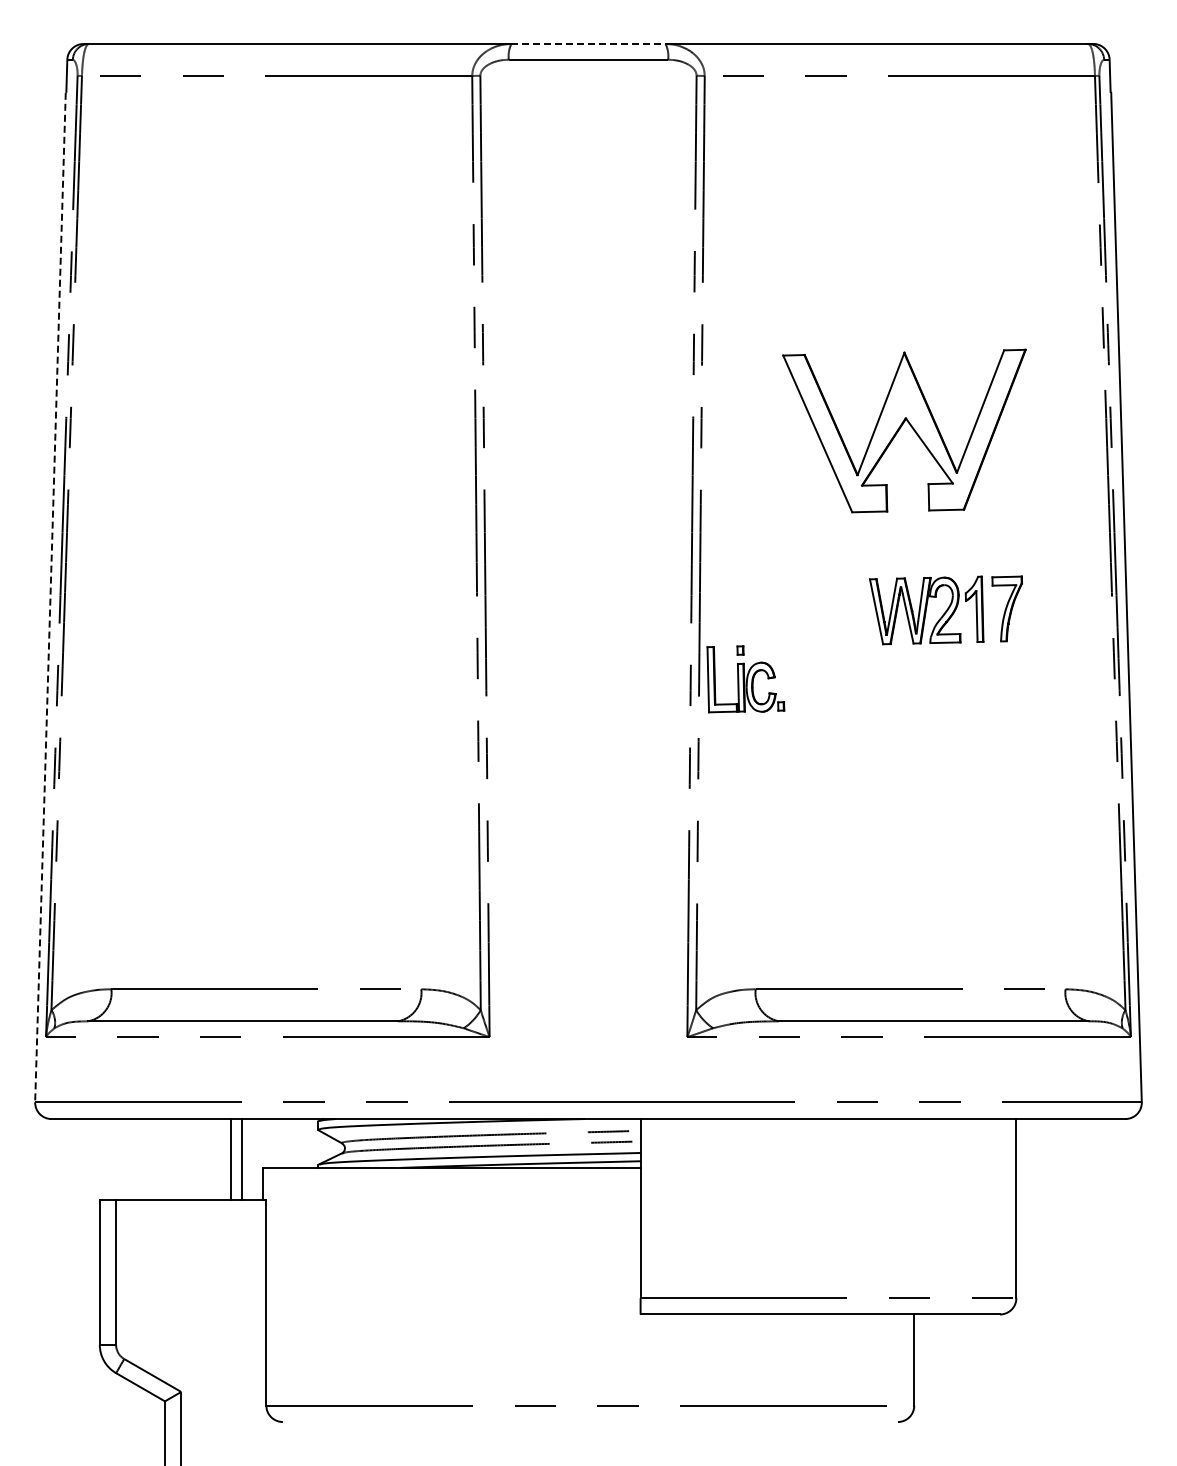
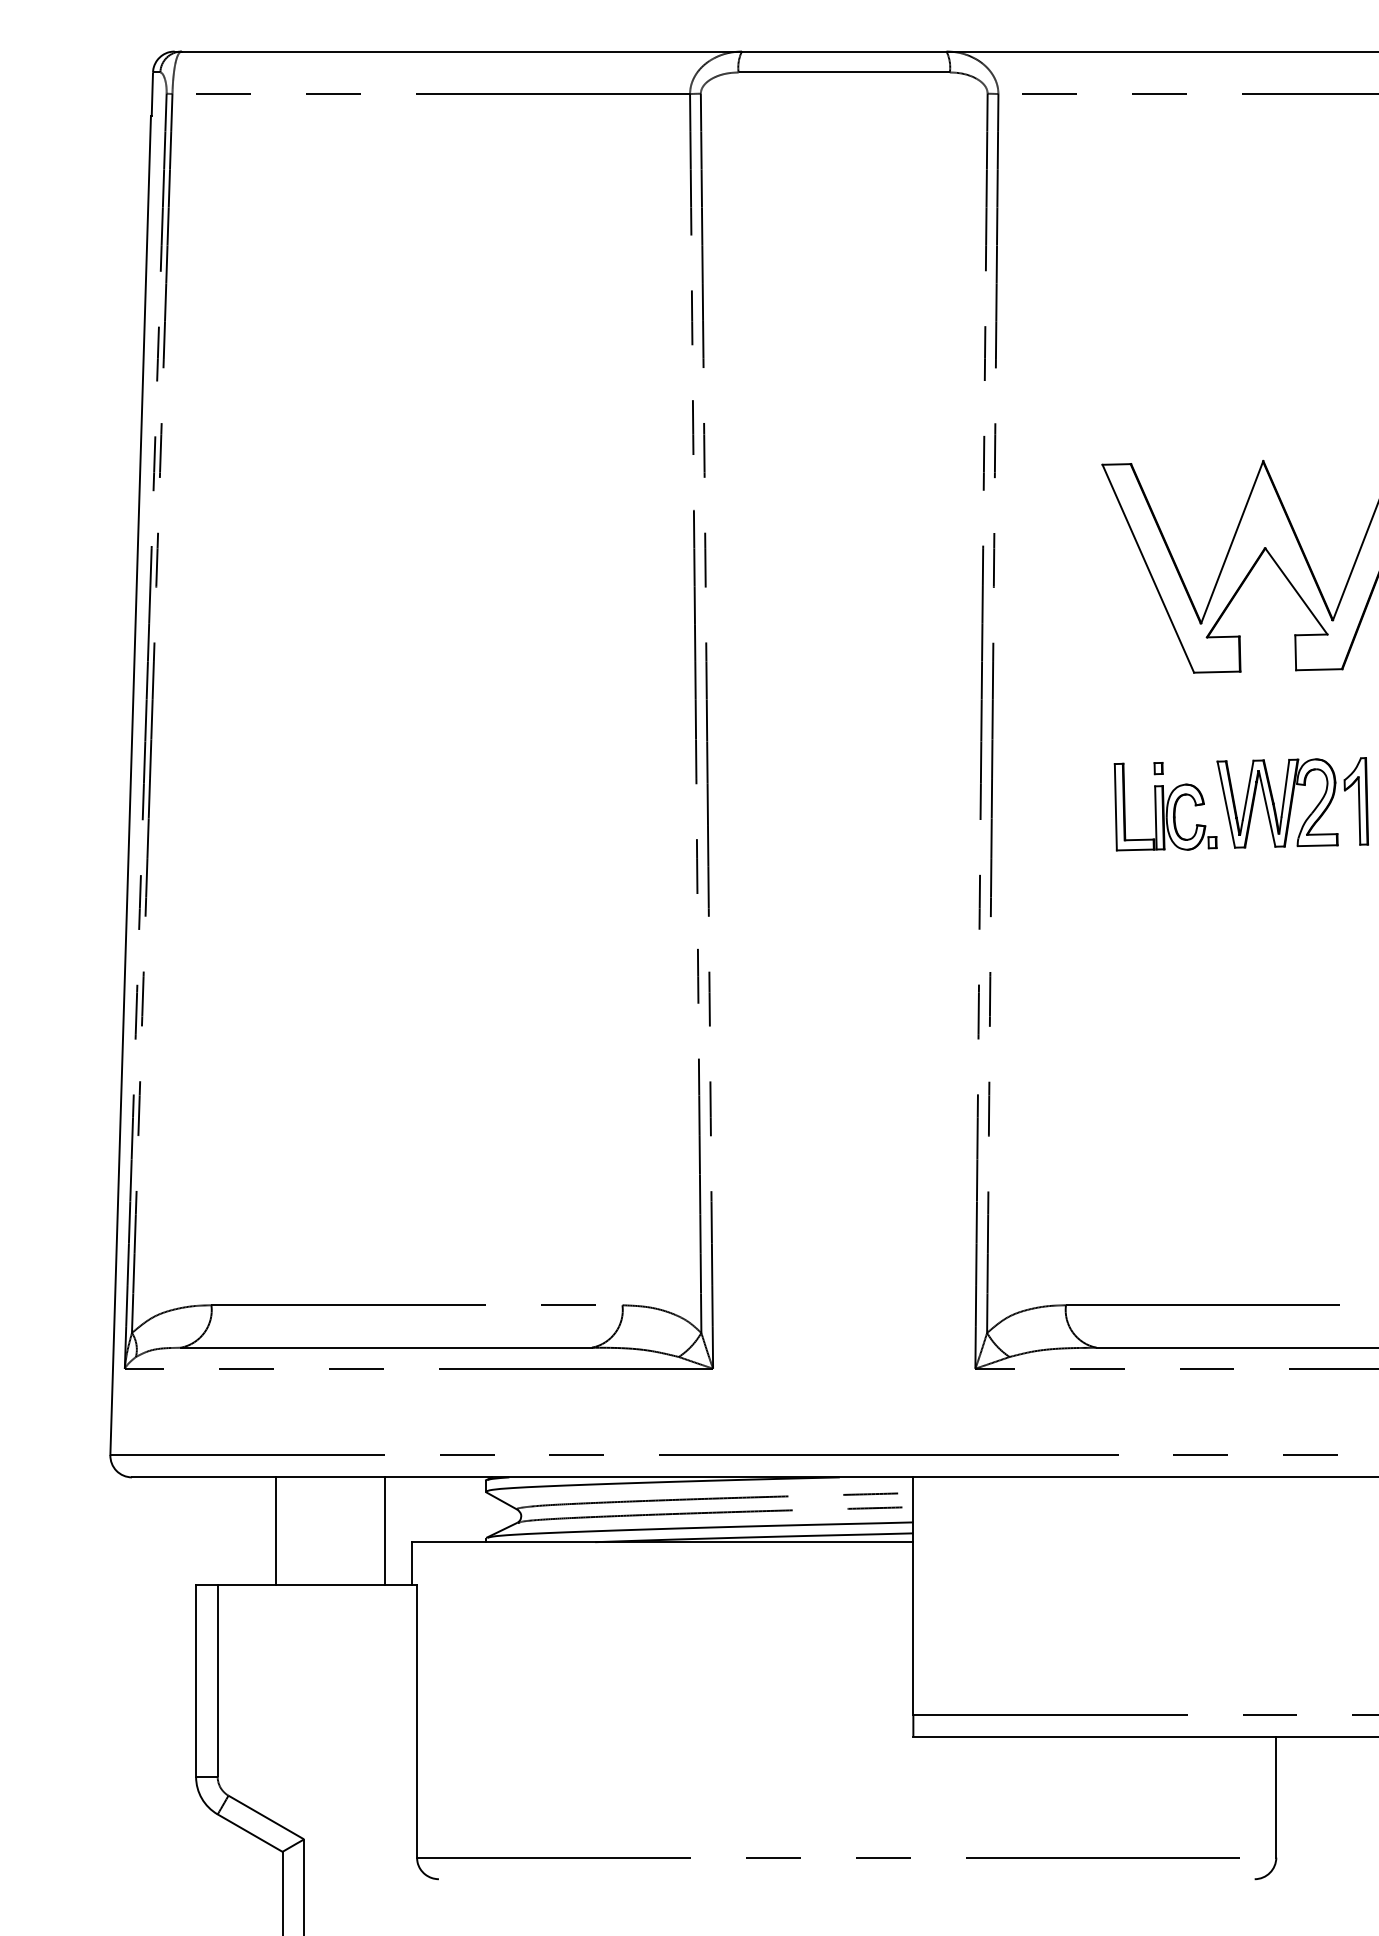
line: (588, 43) -> (844, 50), dashed -> solid
line: (50, 597) -> (130, 785), dashed -> solid
part: (745, 679) -> (1165, 806), moved
line: (230, 1159) -> (275, 1531), moved

